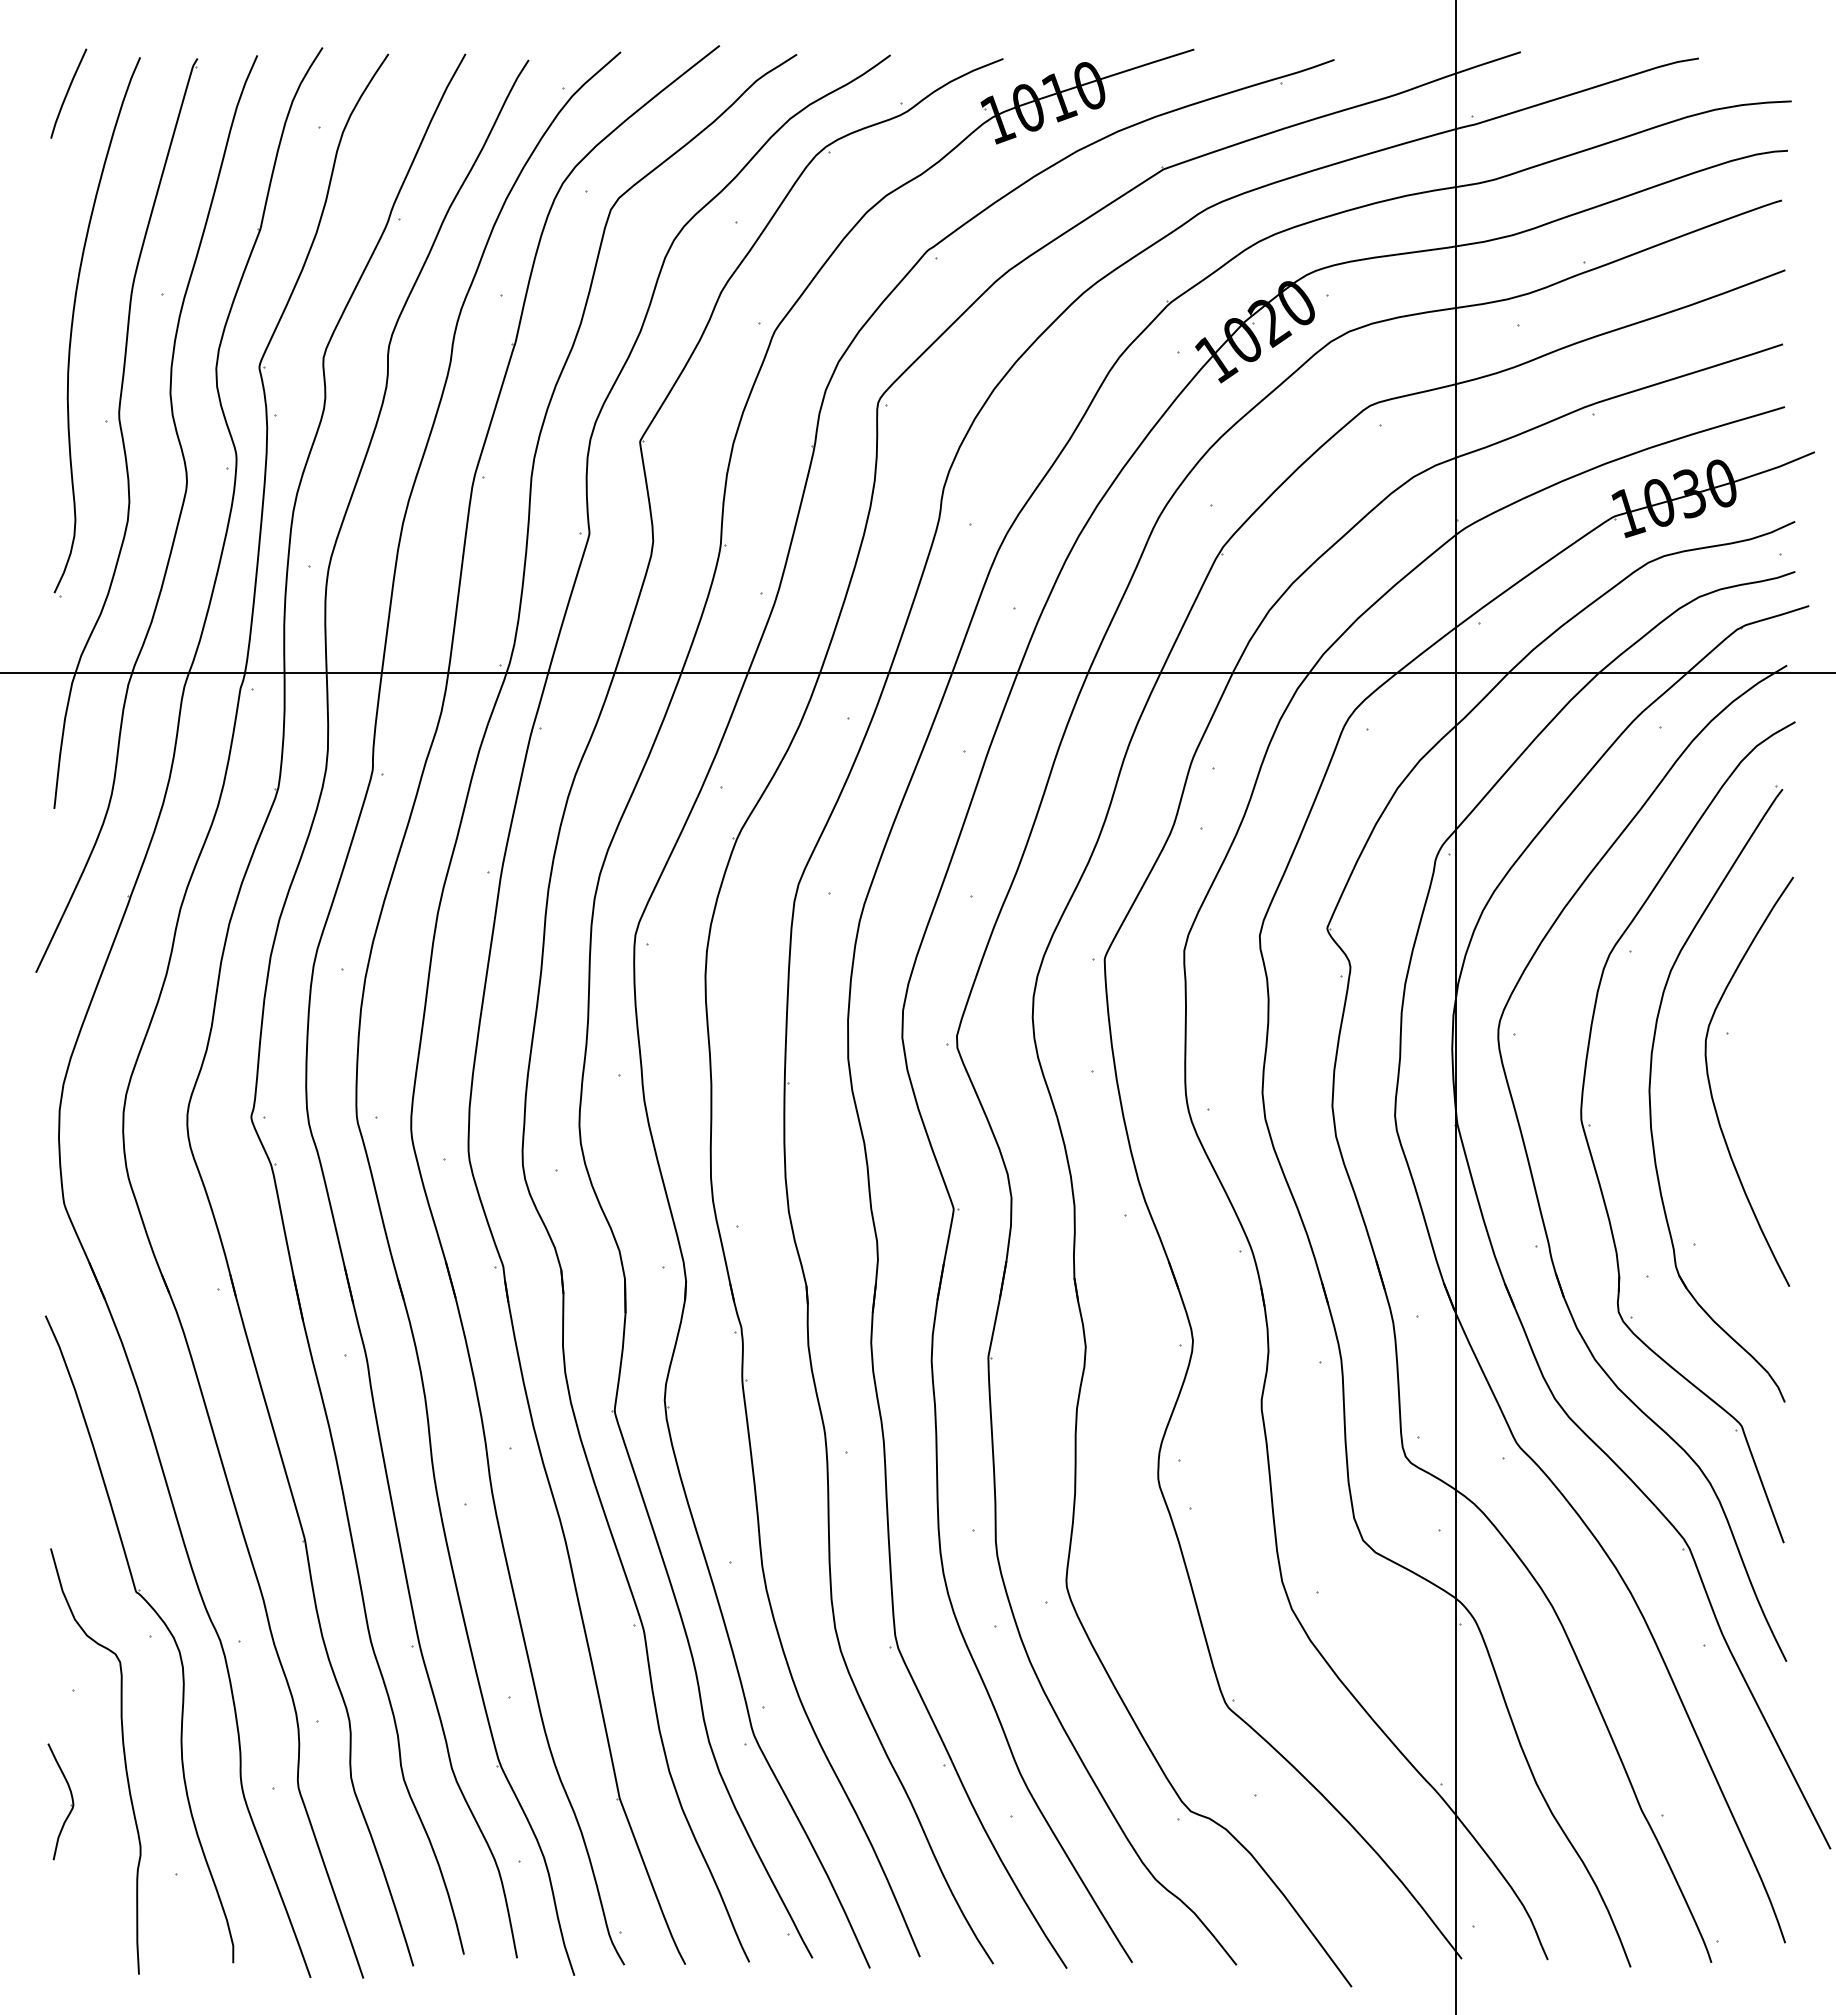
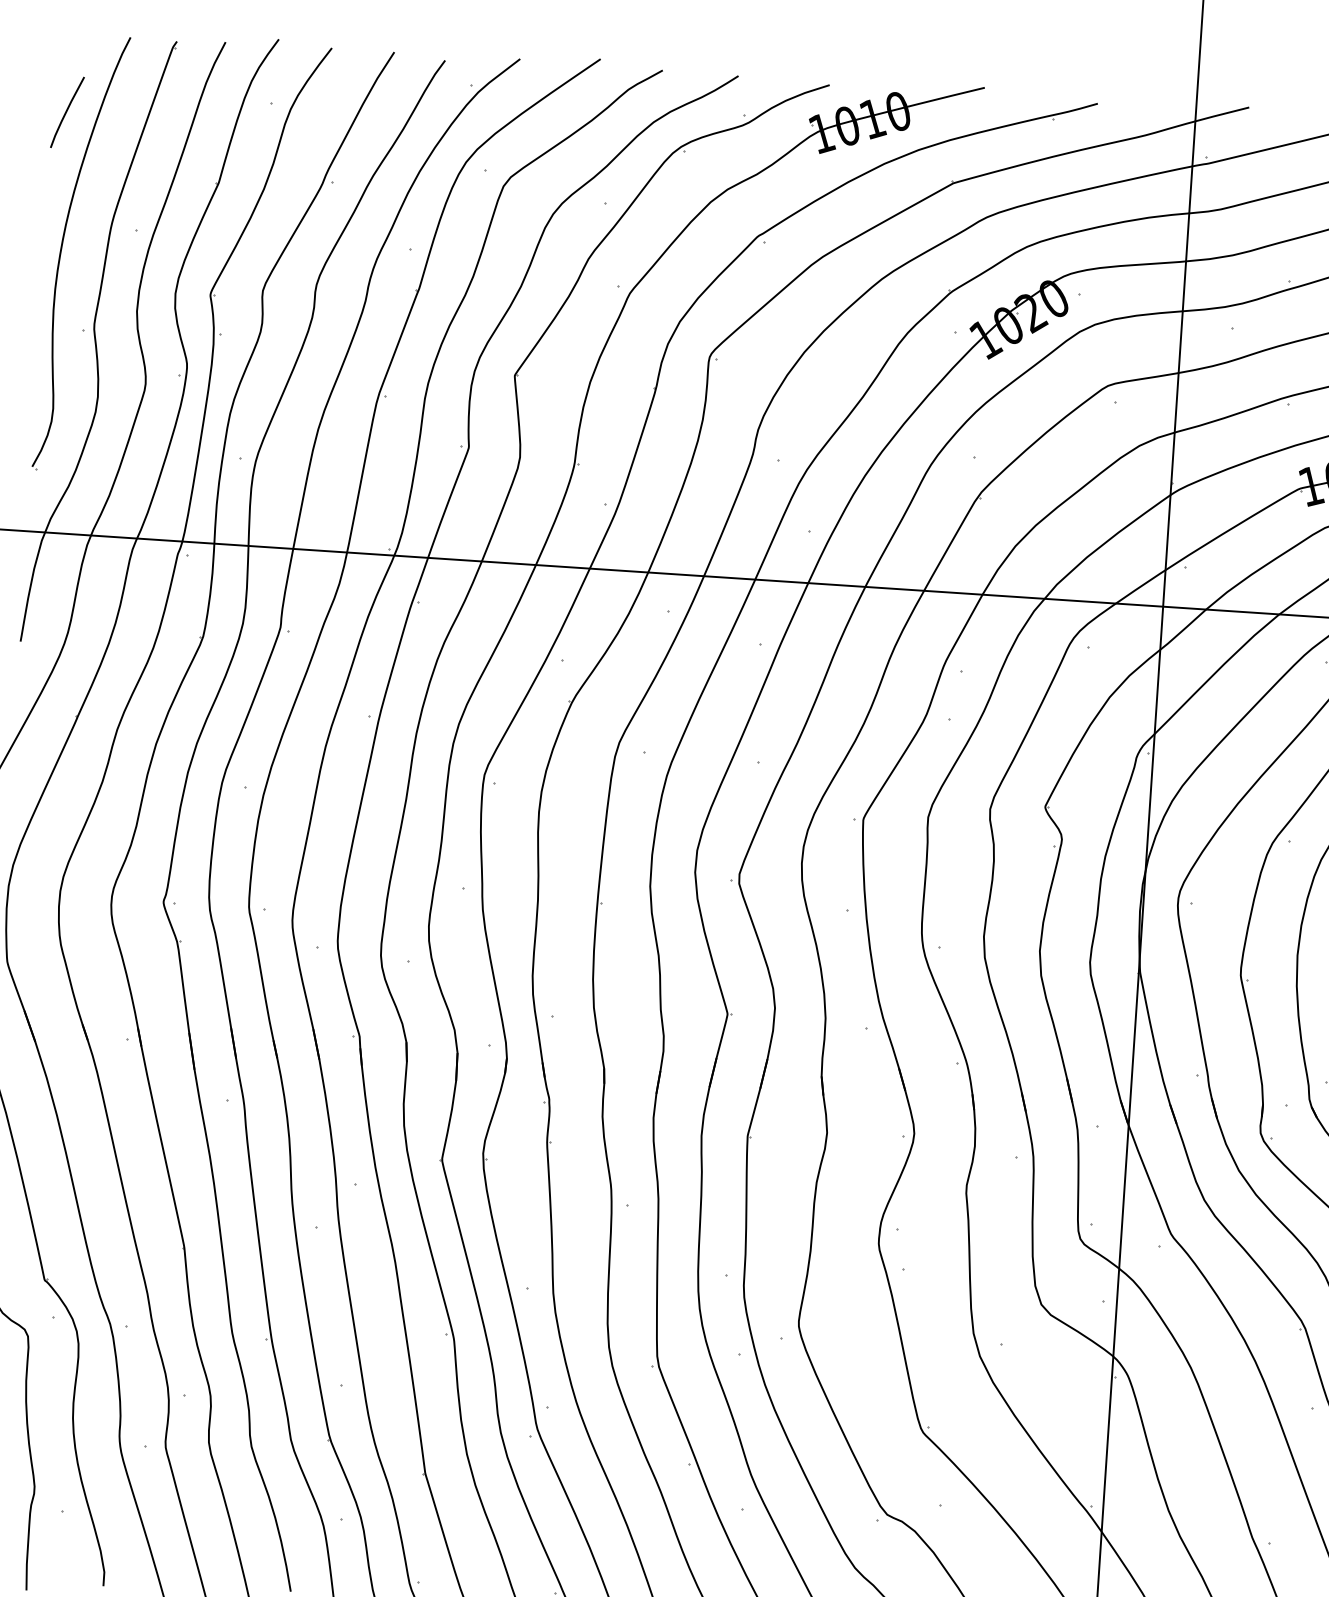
line: (68, 93) -> (67, 112), moved

